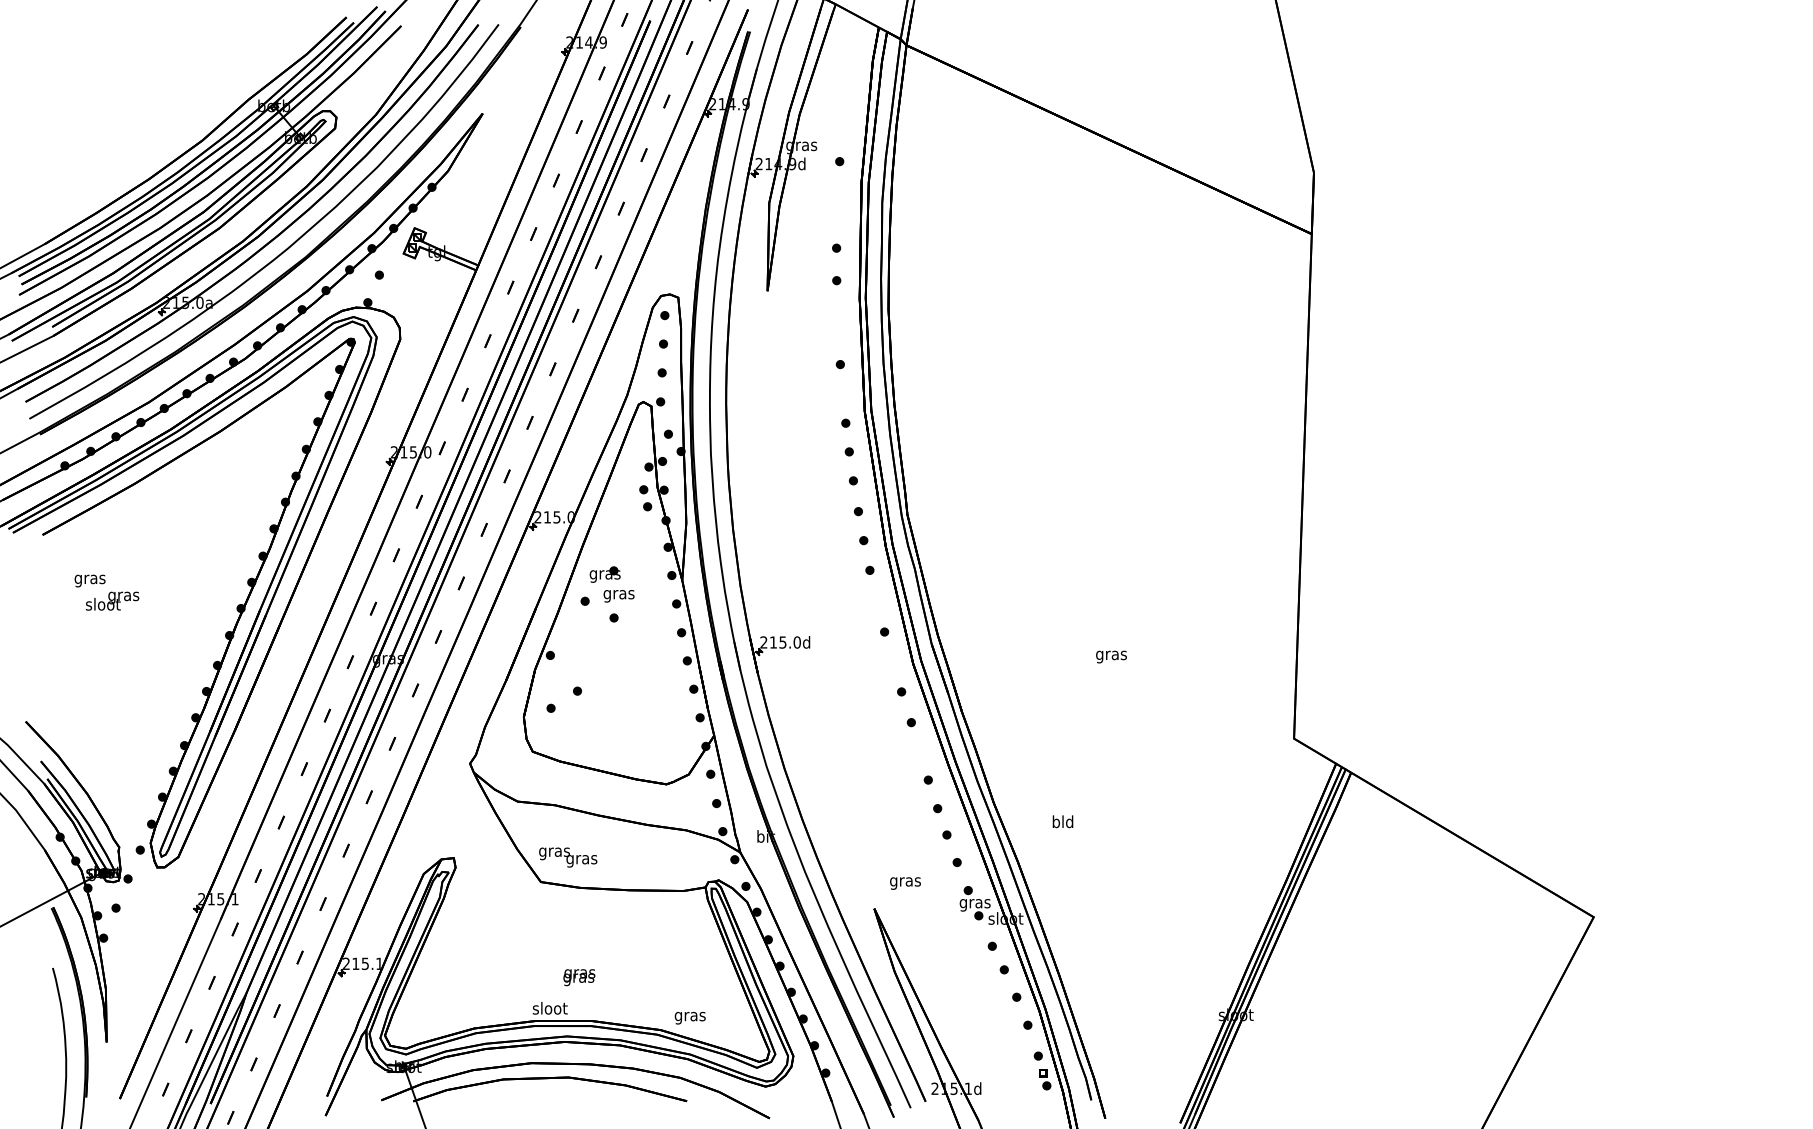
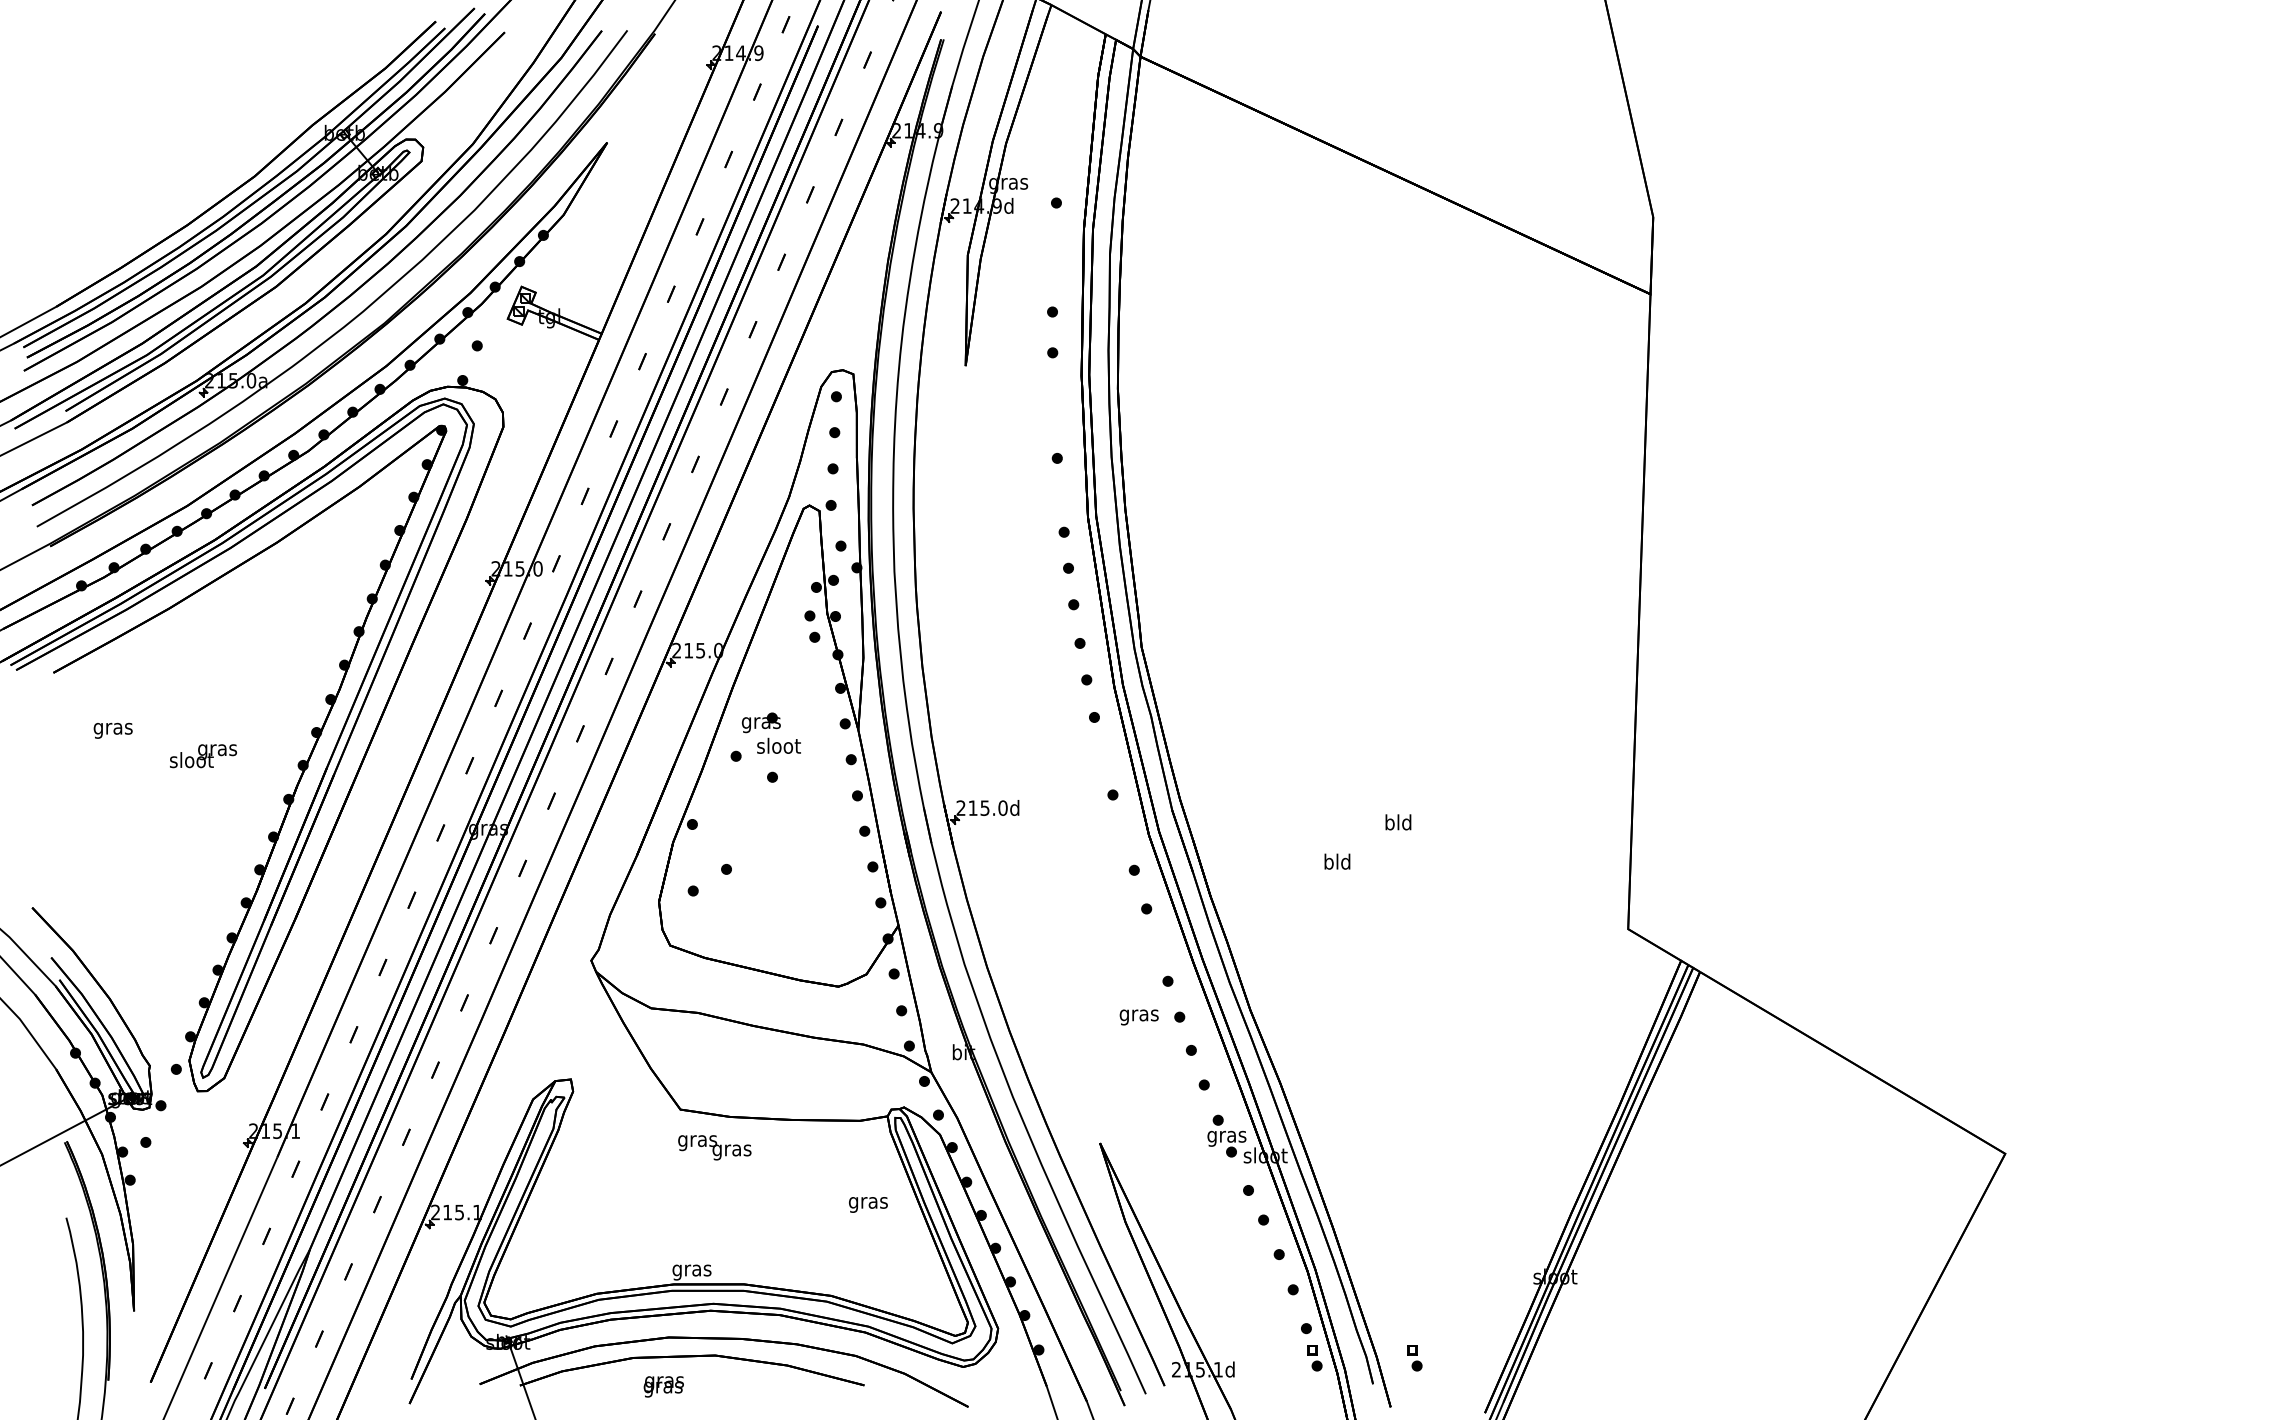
text: (618, 594) -> (778, 747), gras -> sloot
text: (112, 601) -> (203, 756), moved
text: (1111, 655) -> (1398, 824), gras -> bld
text: (1063, 821) -> (1337, 861), moved
text: (567, 857) -> (714, 1147), moved
text: (904, 883) -> (1138, 1017), moved
text: (579, 977) -> (663, 1386), moved
text: (550, 1009) -> (692, 1270), sloot -> gras
text: (690, 1017) -> (868, 1204), moved
part: (1124, 1079) -> (1414, 1358), added

